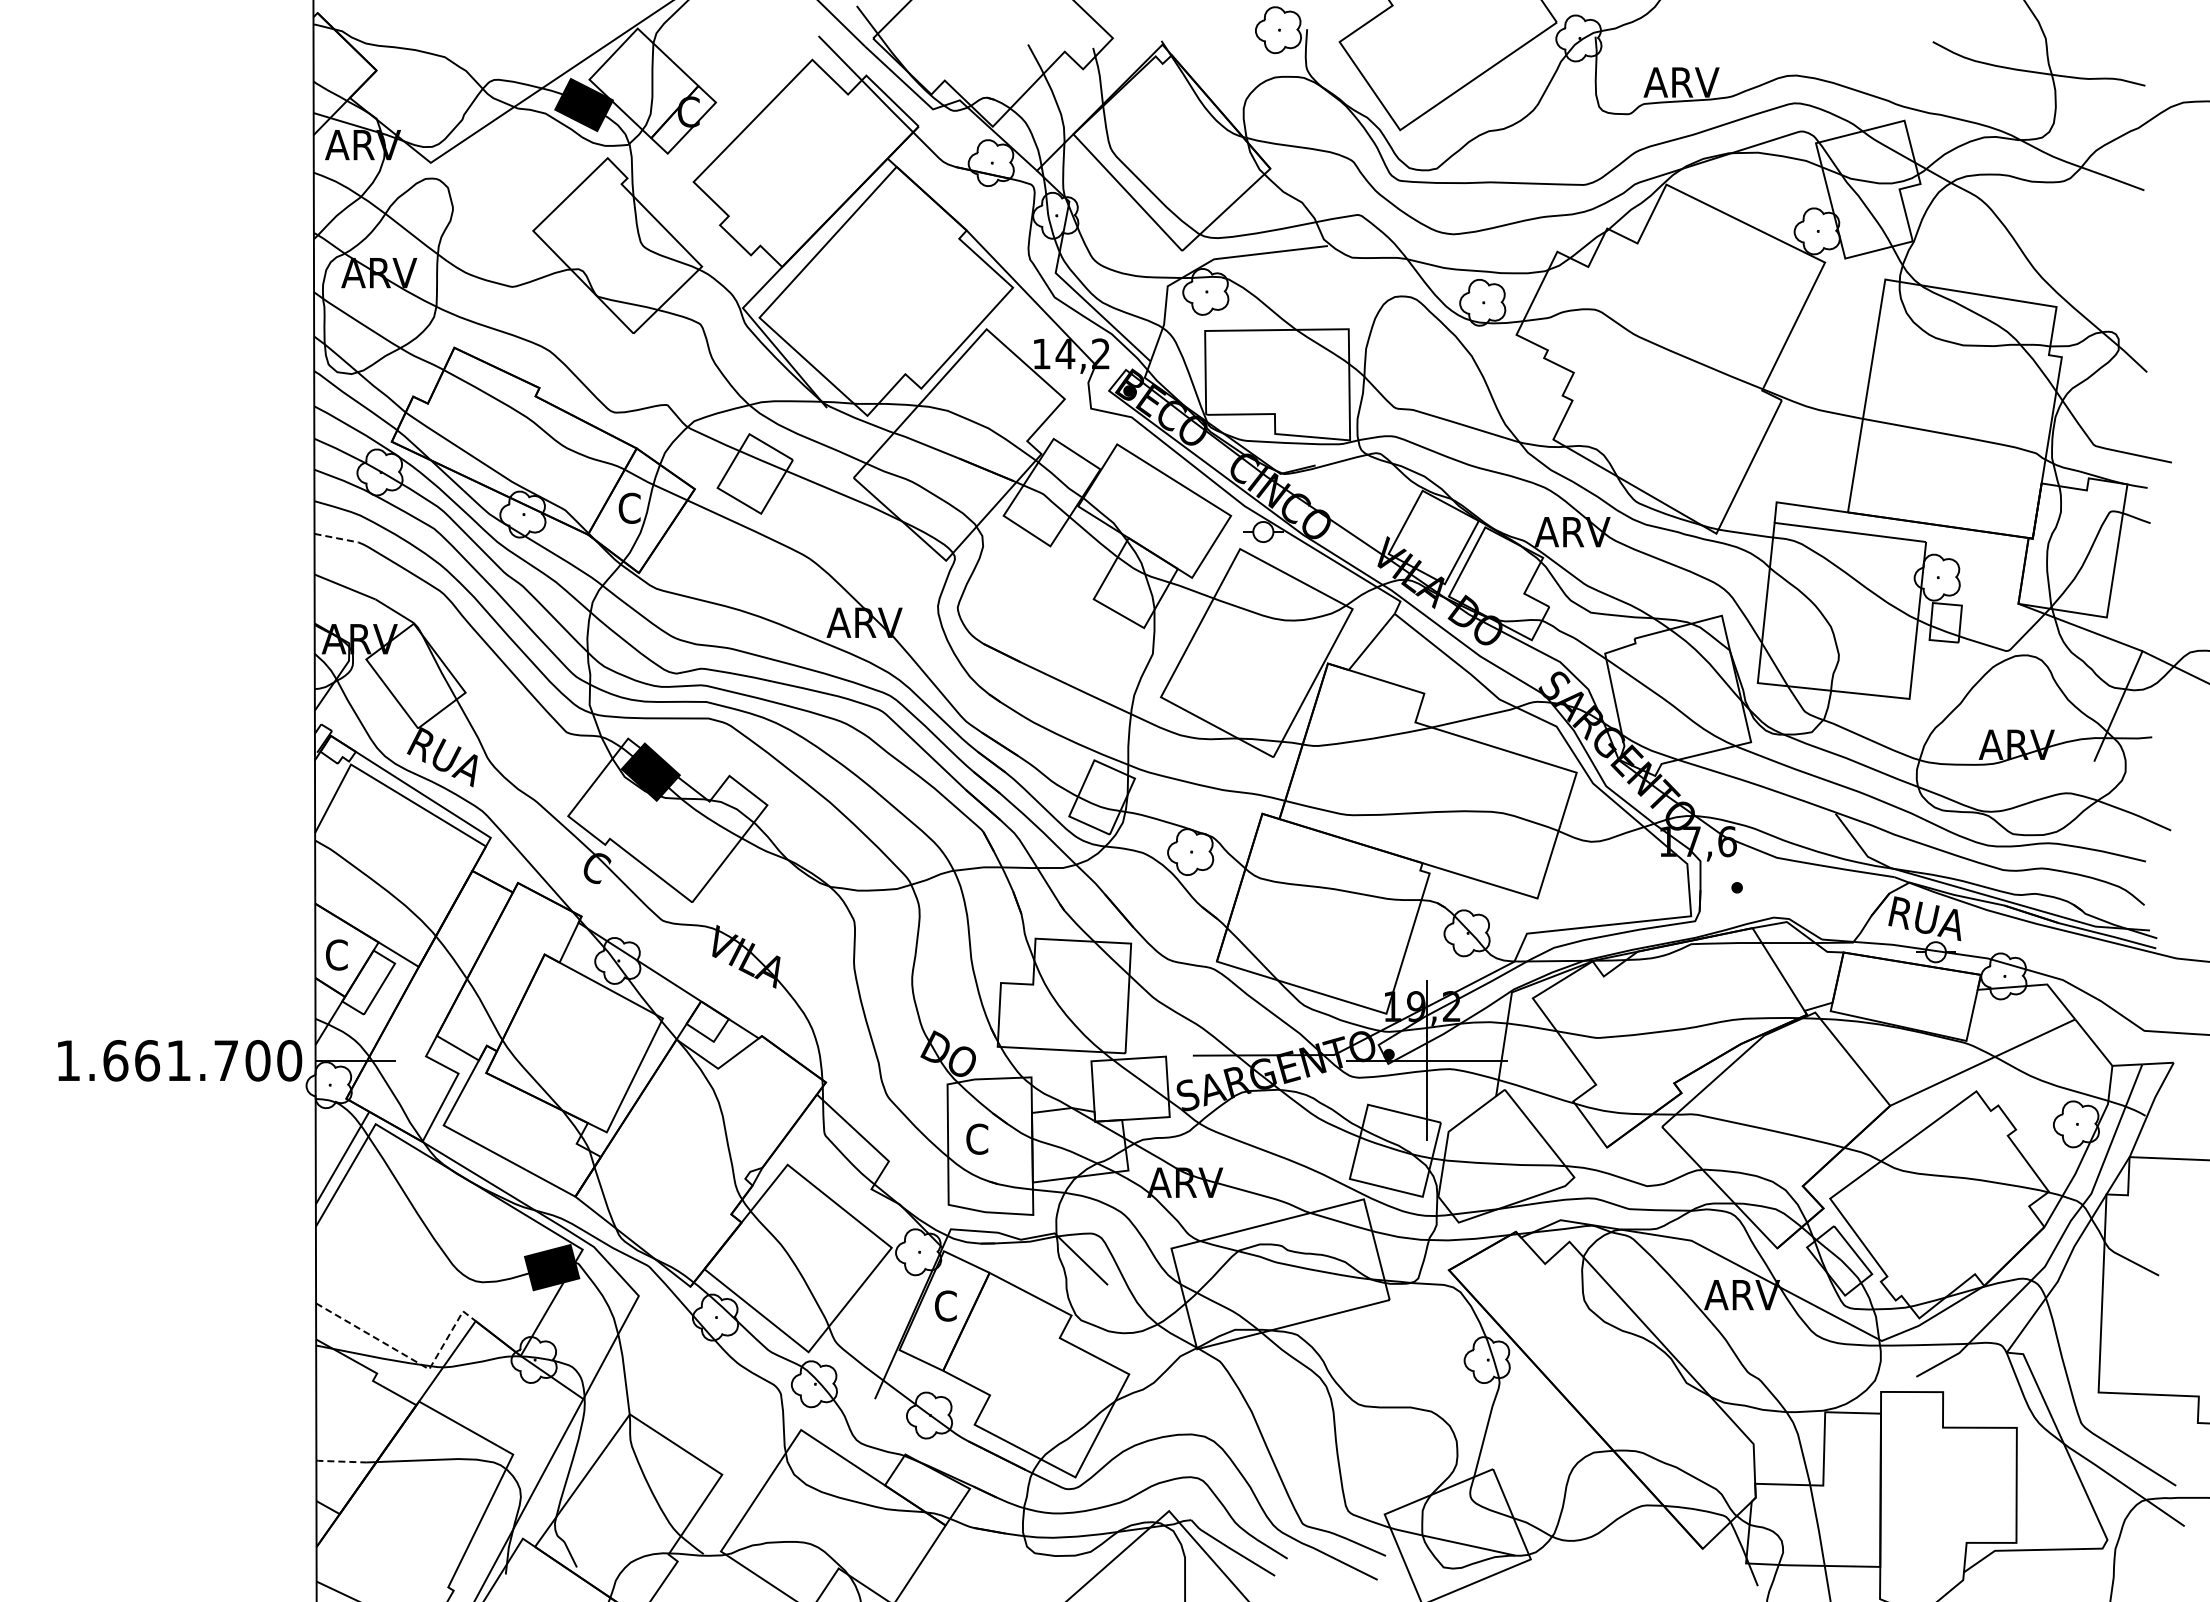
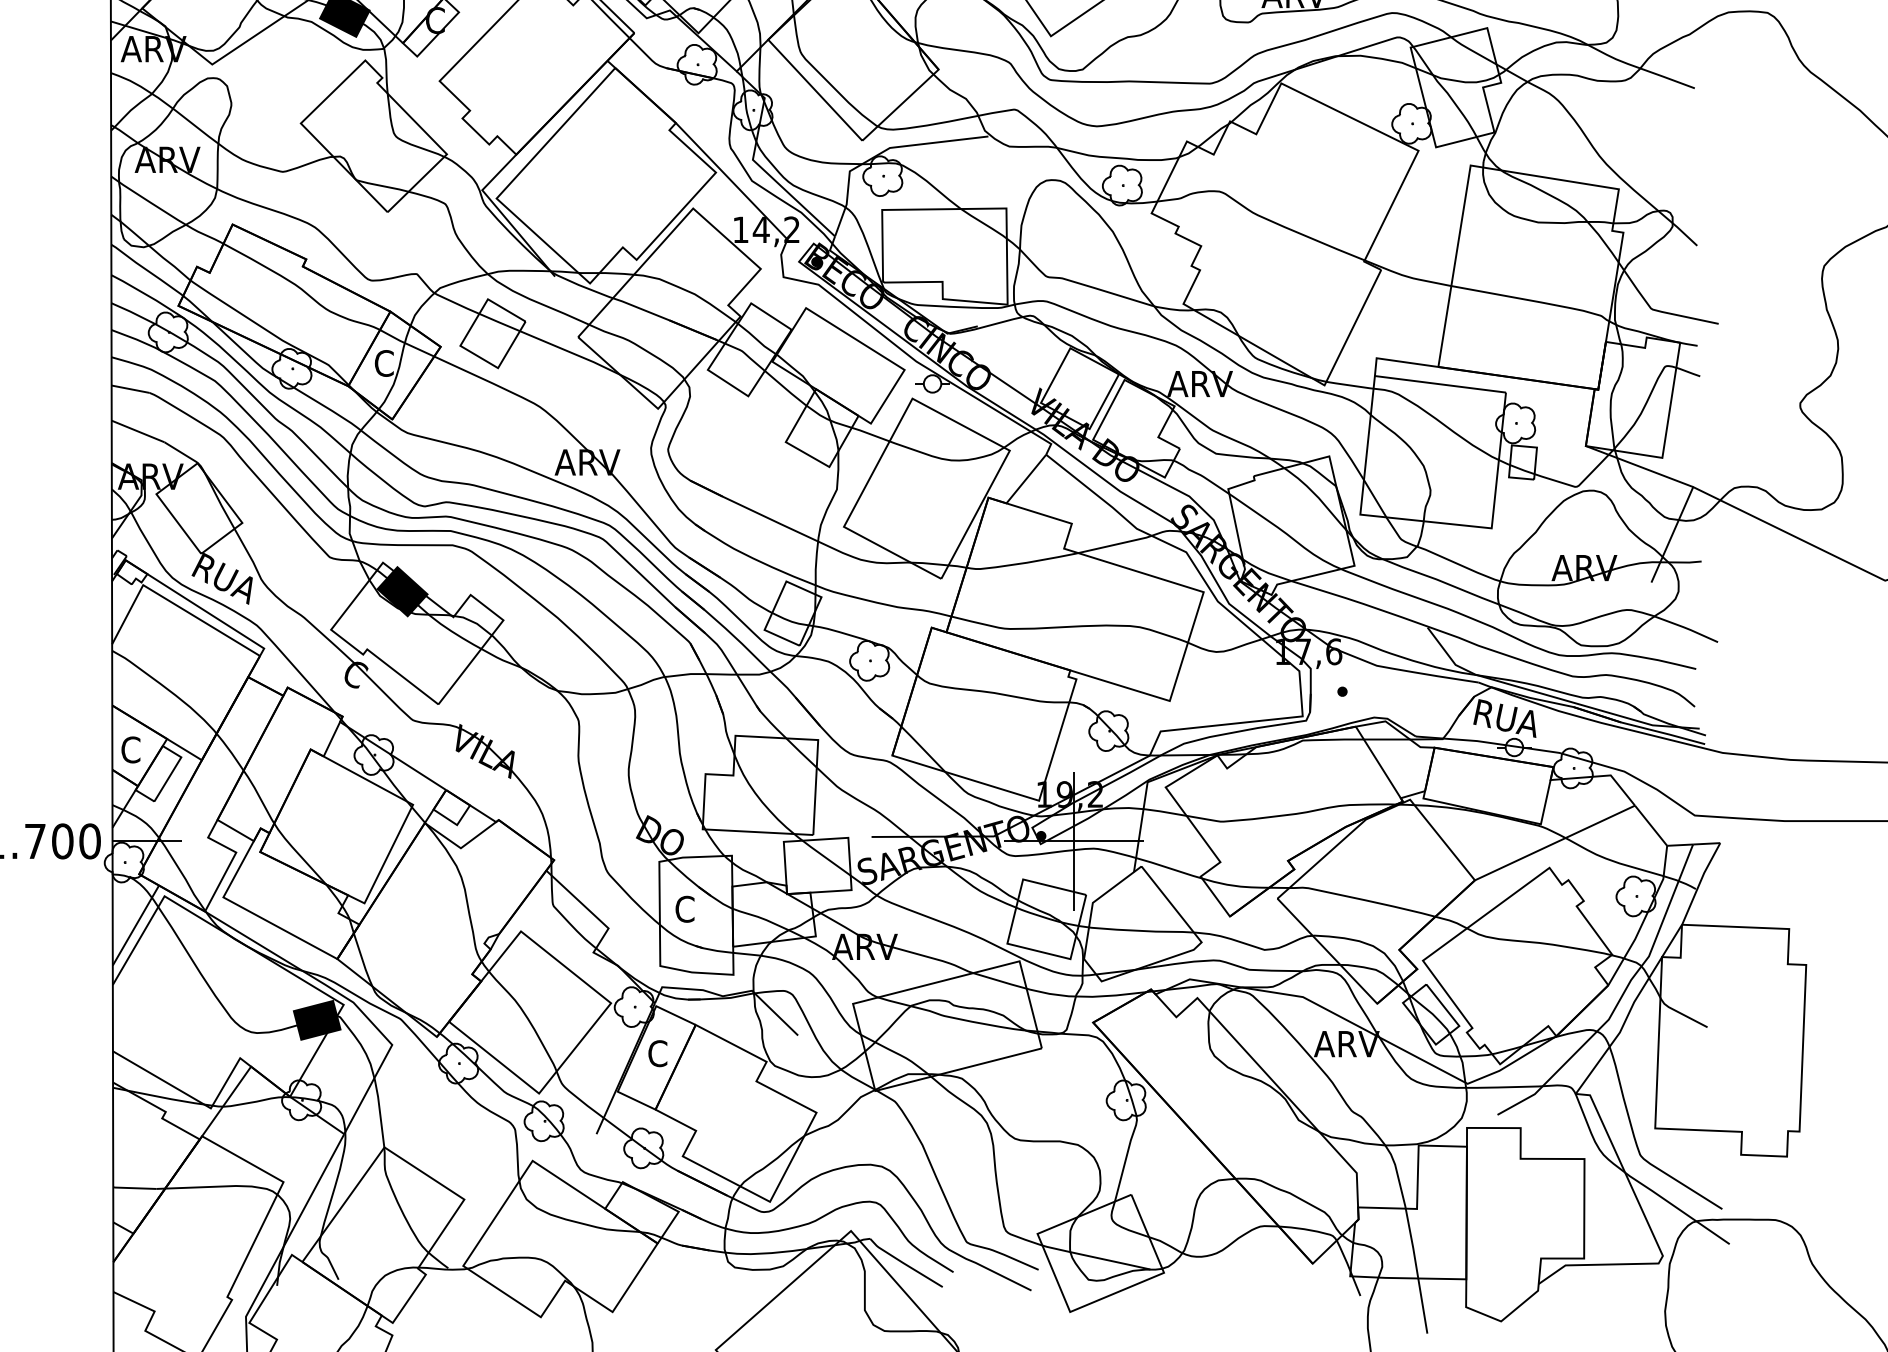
line: (337, 538) -> (131, 389), dashed -> solid
line: (409, 1357) -> (193, 1098), dashed -> solid
line: (340, 1461) -> (134, 1188), dashed -> solid

